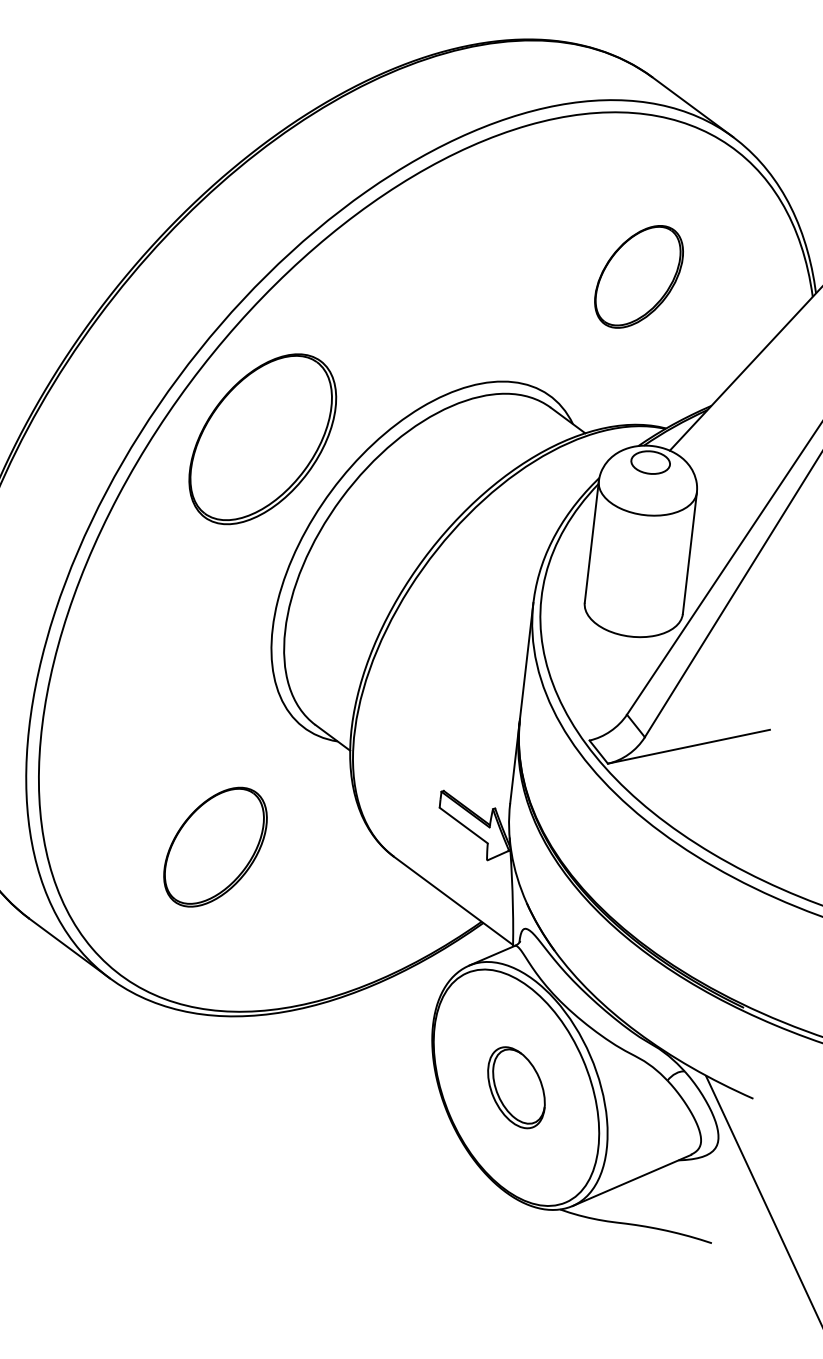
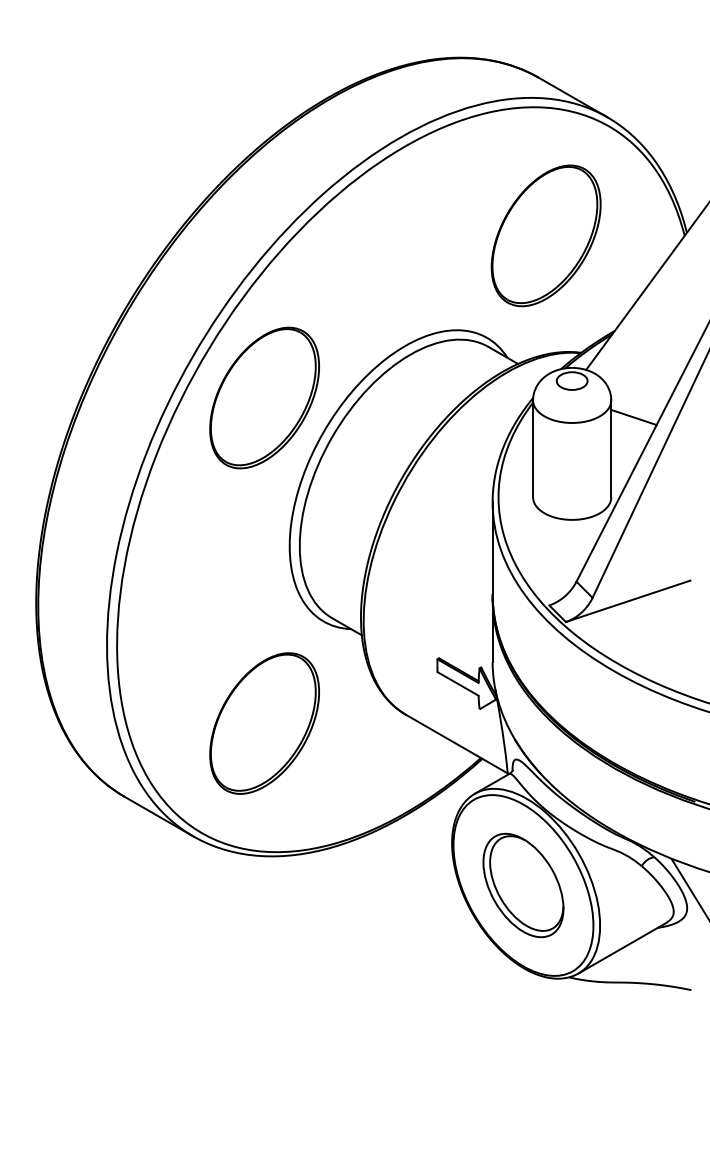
part: (638, 276) -> (545, 235), size x1.67
line: (722, 517) -> (633, 417), added
part: (215, 847) -> (264, 723), size x1.43
part: (516, 1087) -> (523, 885), size x1.67

